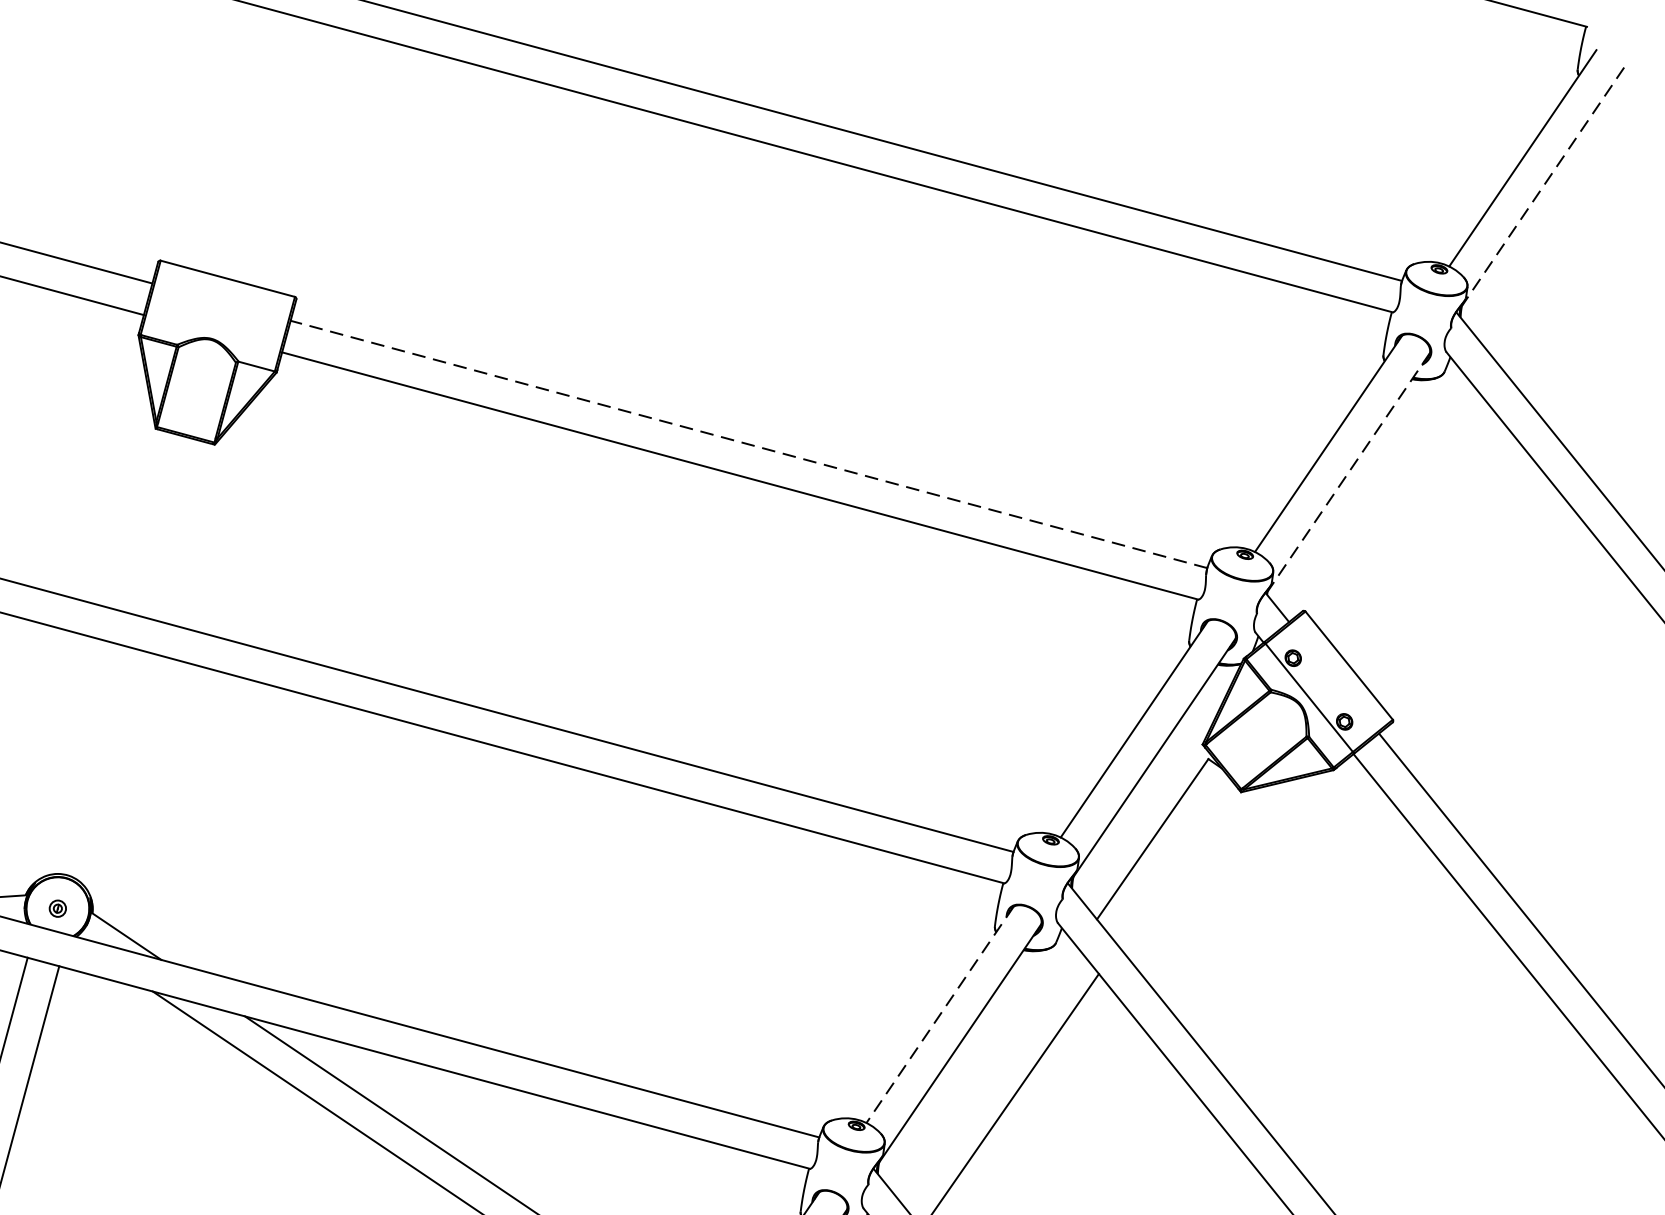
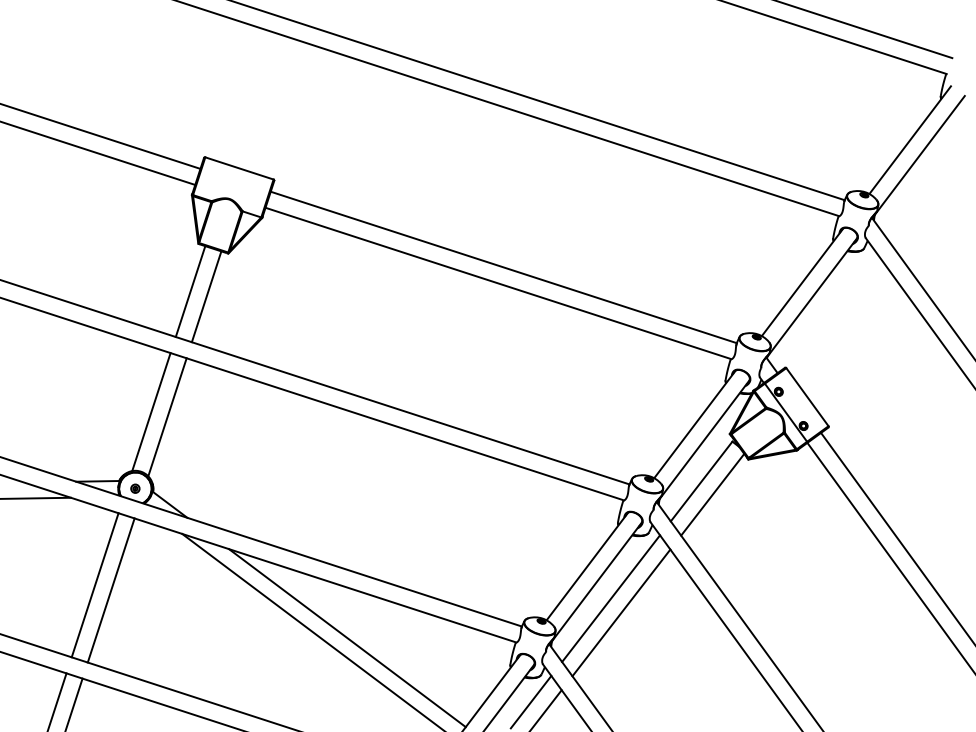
line: (1542, 187) -> (919, 155), dashed -> solid
line: (748, 444) -> (503, 267), dashed -> solid
line: (1349, 472) -> (812, 297), dashed -> solid
line: (145, 521) -> (190, 291), added
line: (176, 529) -> (206, 296), added
line: (81, 759) -> (151, 412), added
line: (113, 767) -> (167, 417), added
line: (1175, 863) -> (712, 494), added
line: (940, 1014) -> (587, 566), dashed -> solid
line: (989, 1074) -> (611, 598), added

